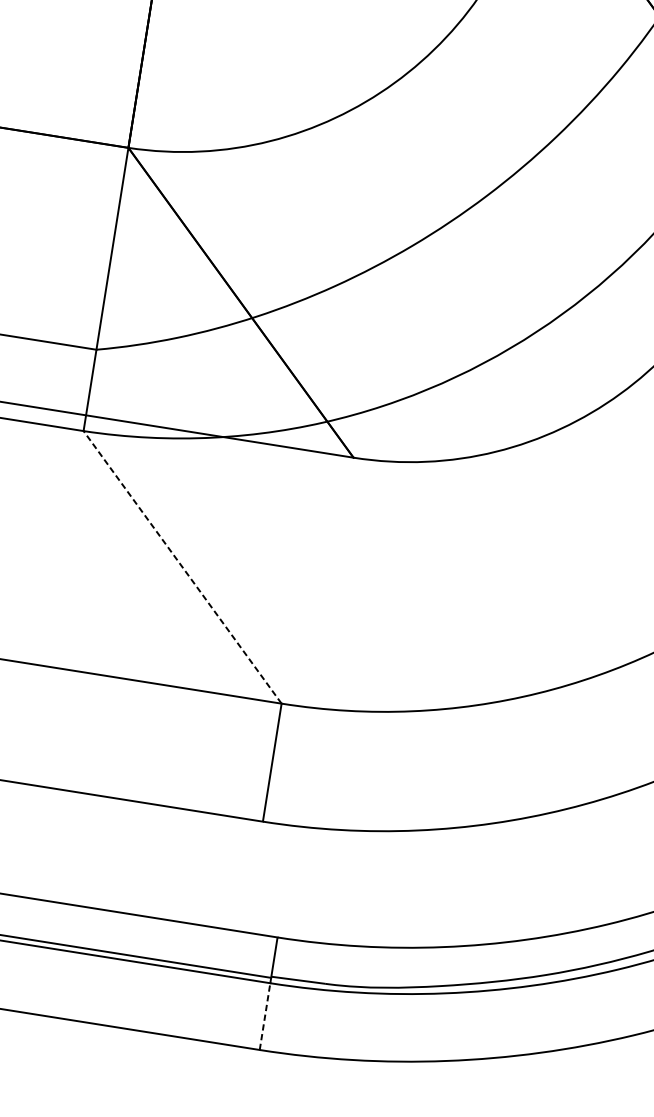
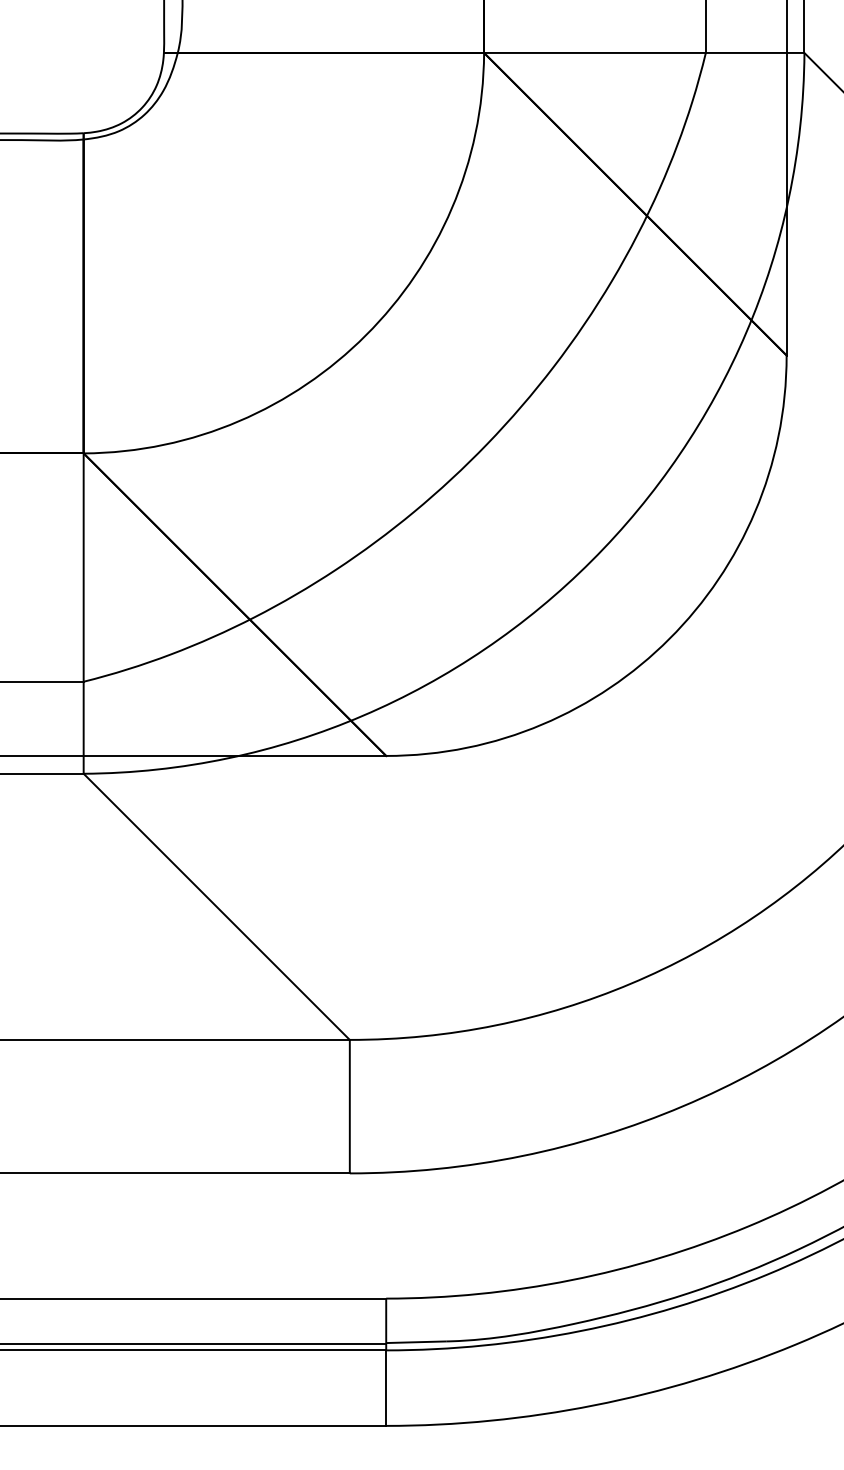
line: (182, 567) -> (216, 906), dashed -> solid
line: (265, 1016) -> (386, 1388), dashed -> solid

